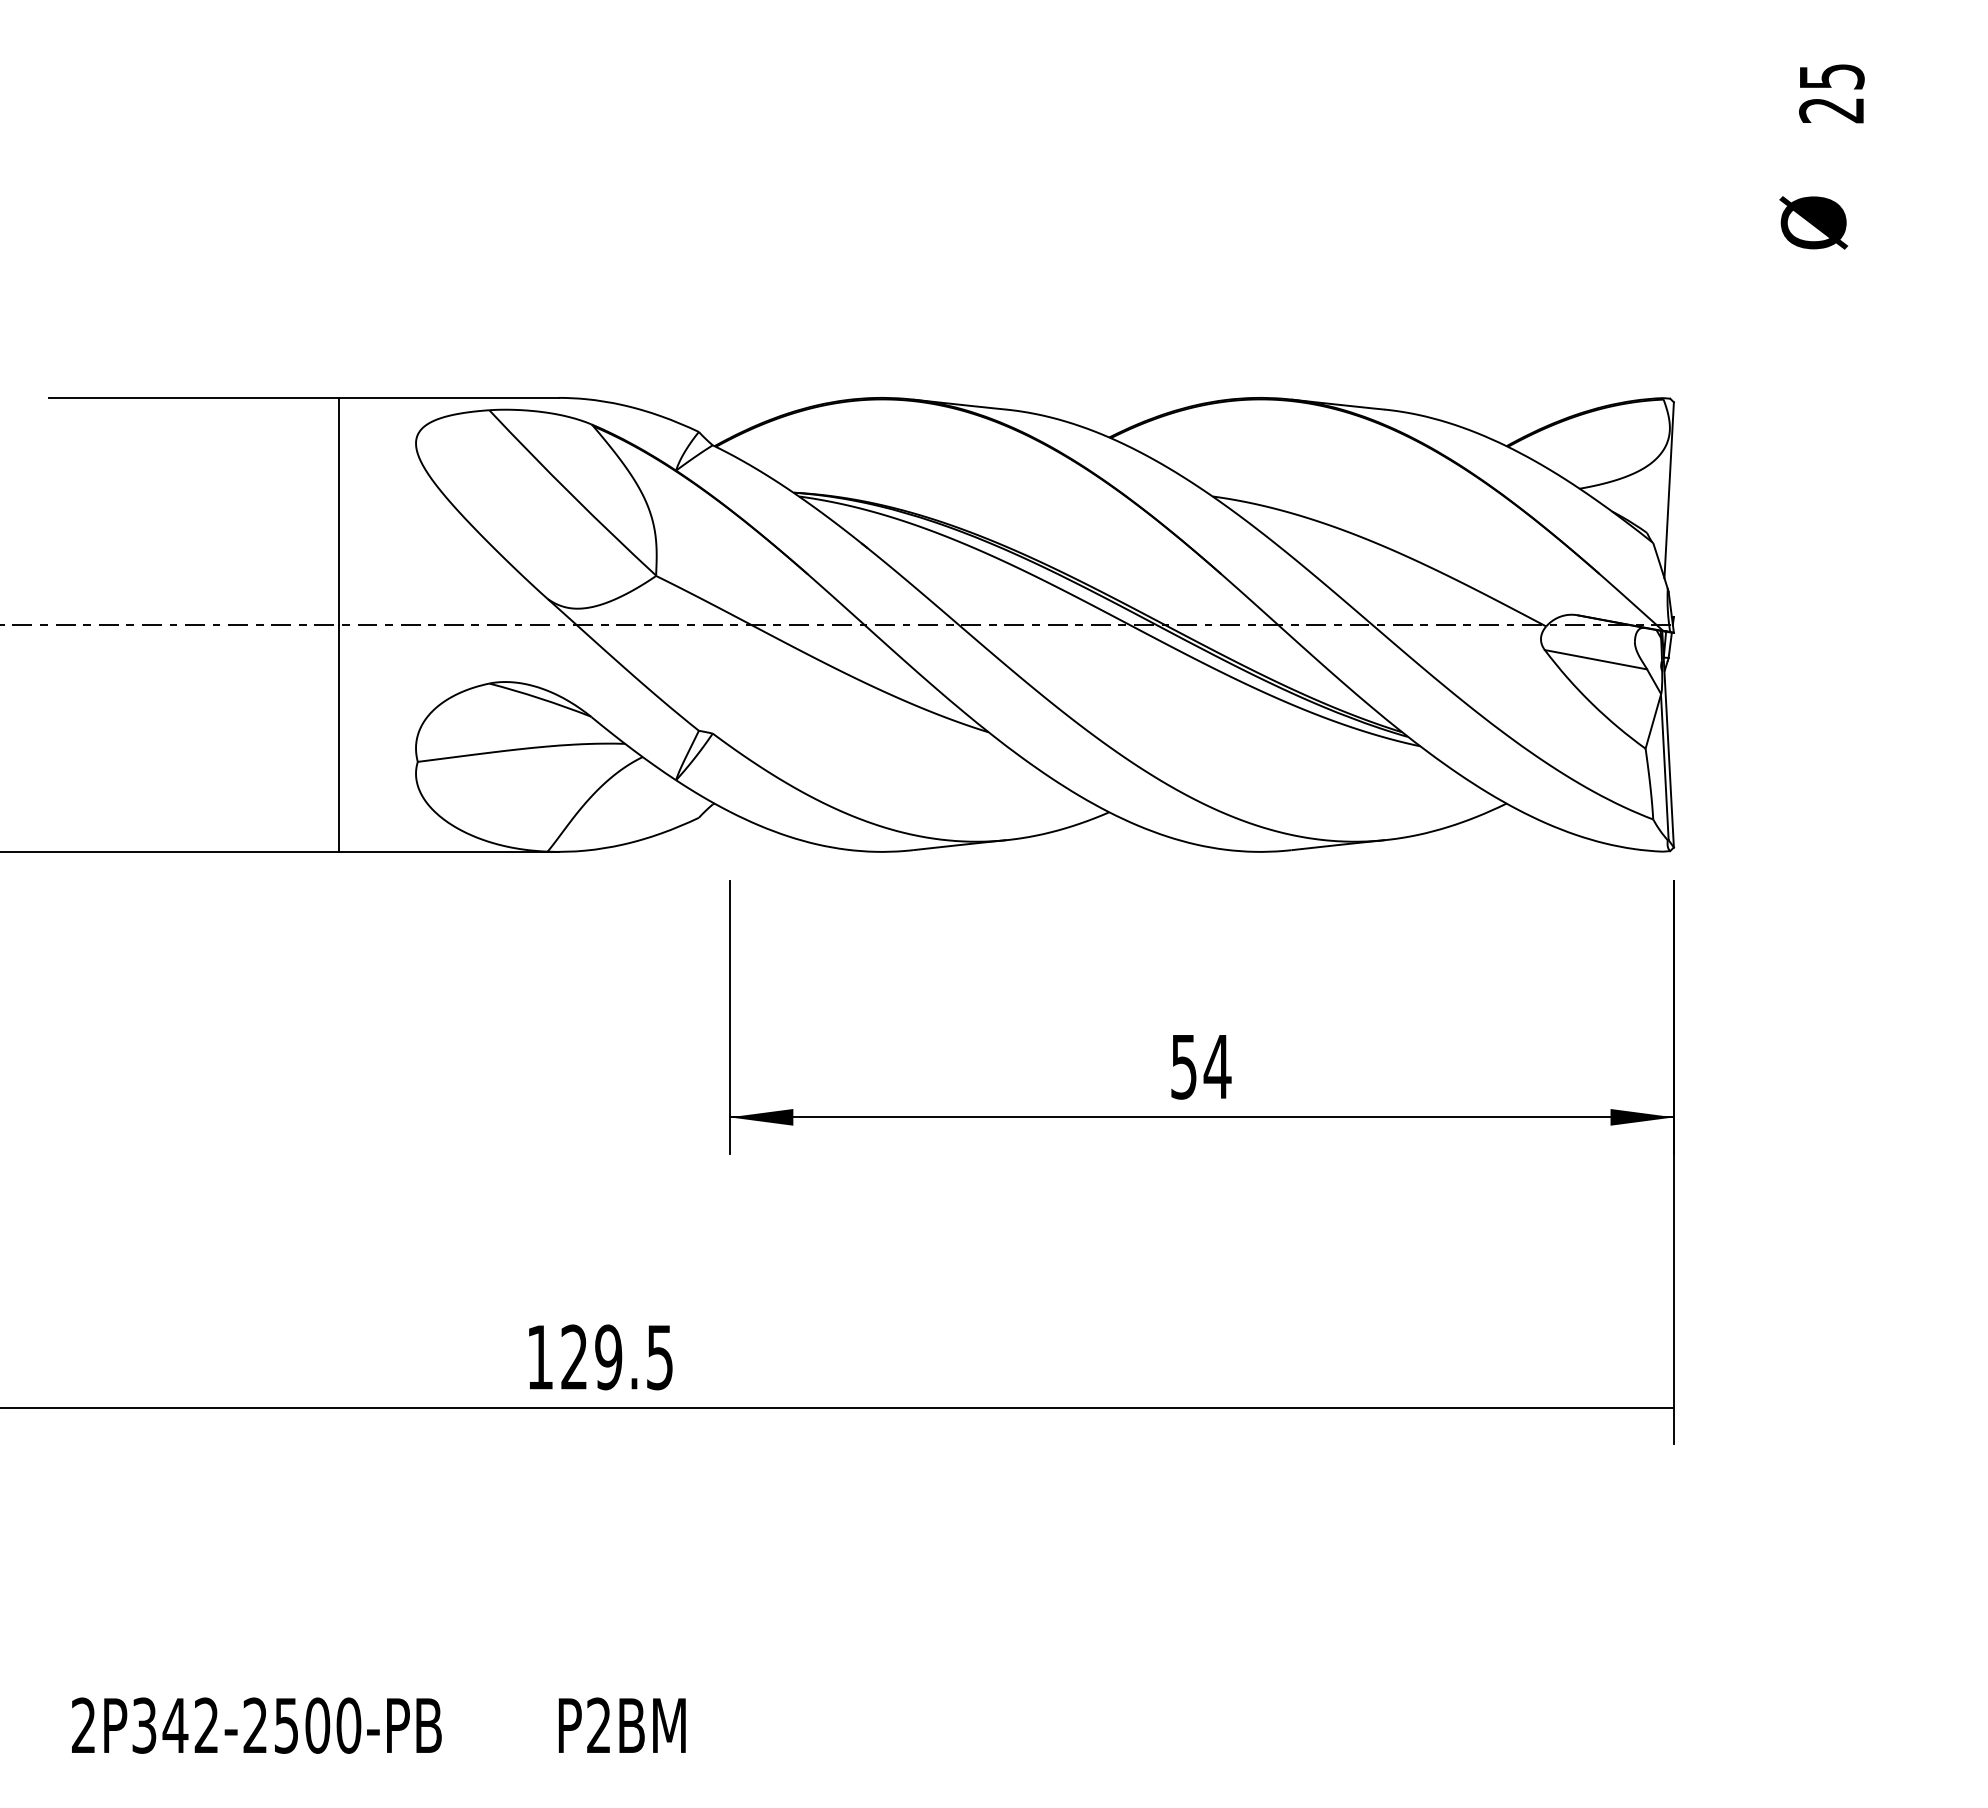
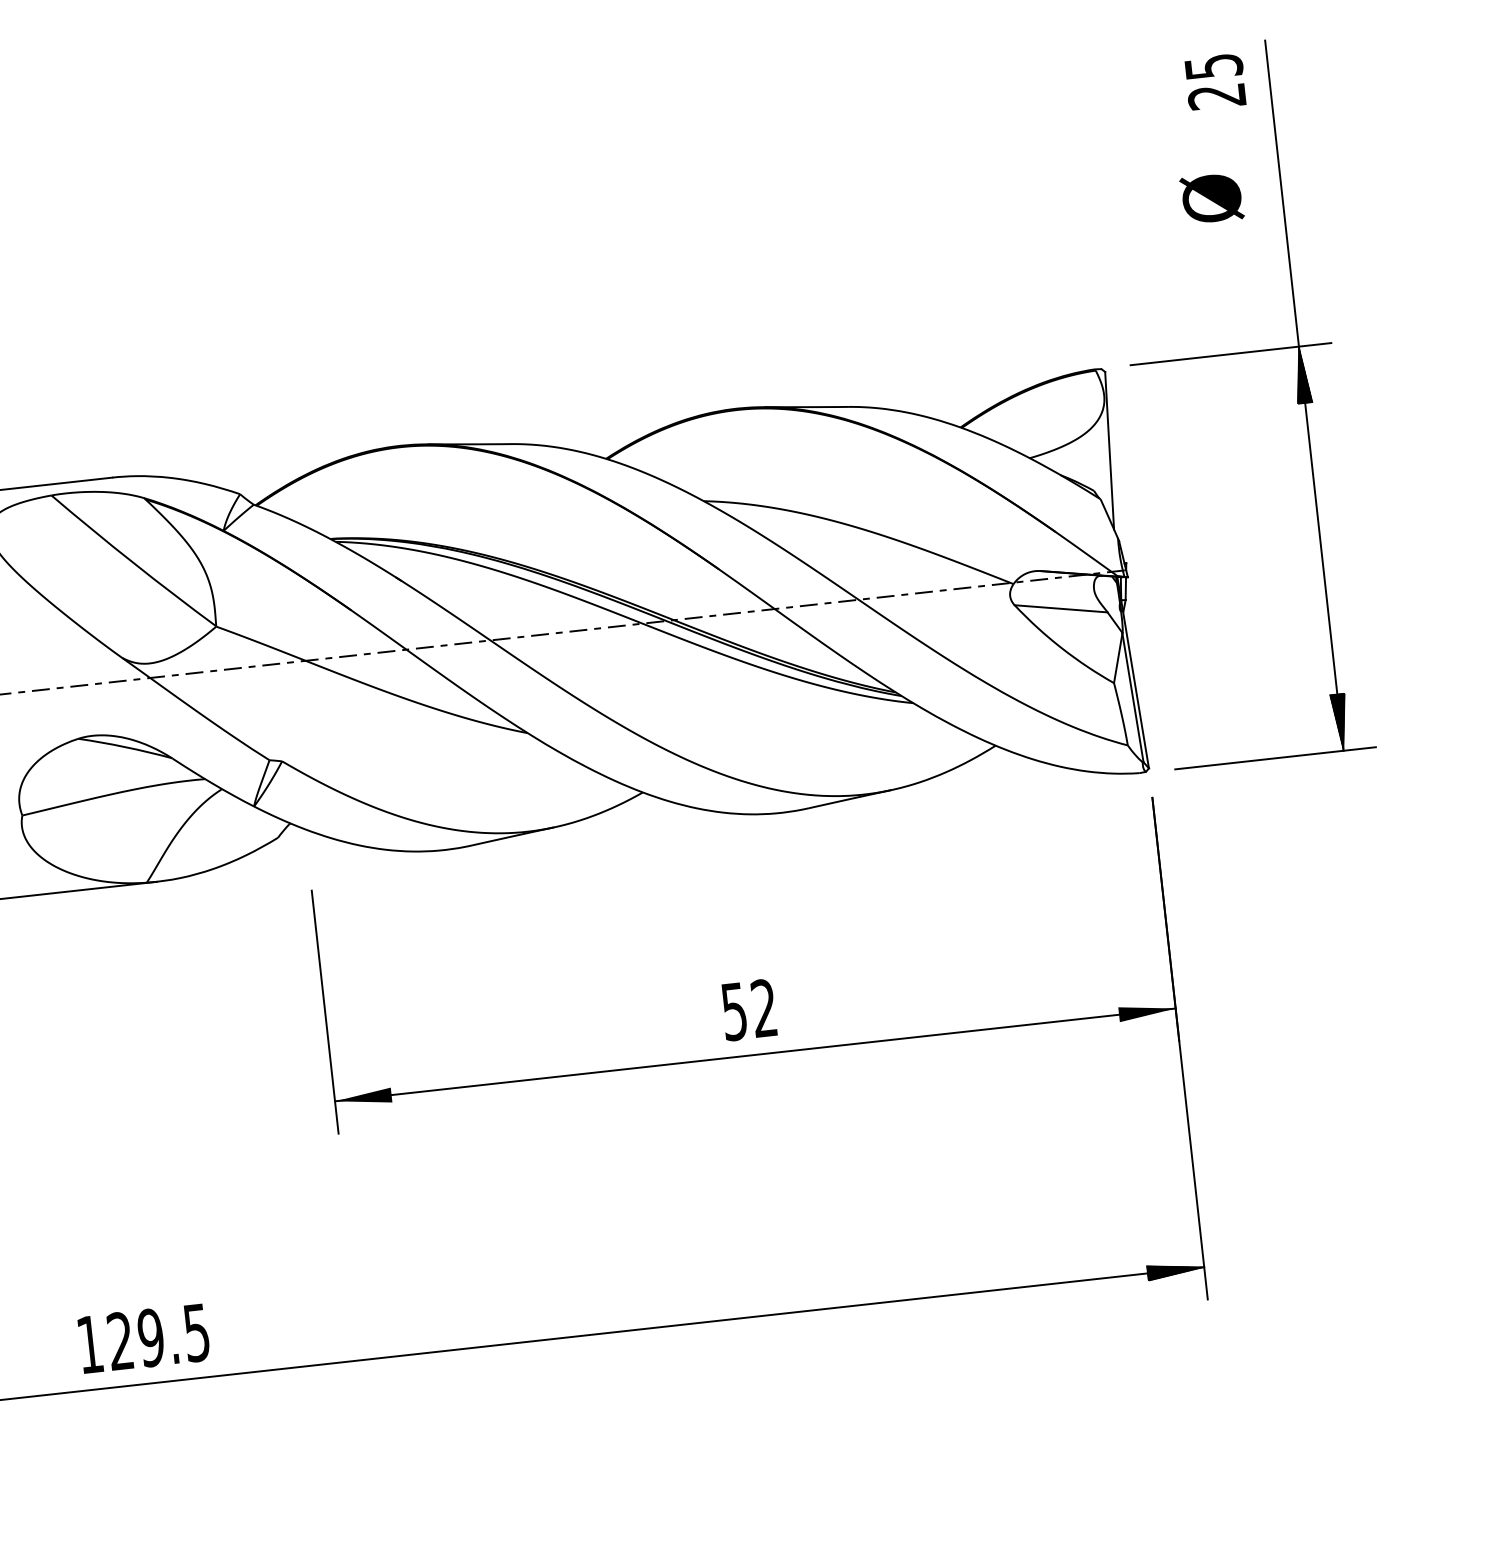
part: (1815, 398) -> (1230, 354), added
text: (1217, 1066) -> (764, 1008), 54 -> 52
text: (600, 1357) -> (143, 1338), moved
hatch: (1642, 1407) -> (1176, 1269), added

